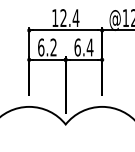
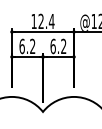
text: (89, 47) -> (63, 46), 6.4 -> 6.2

